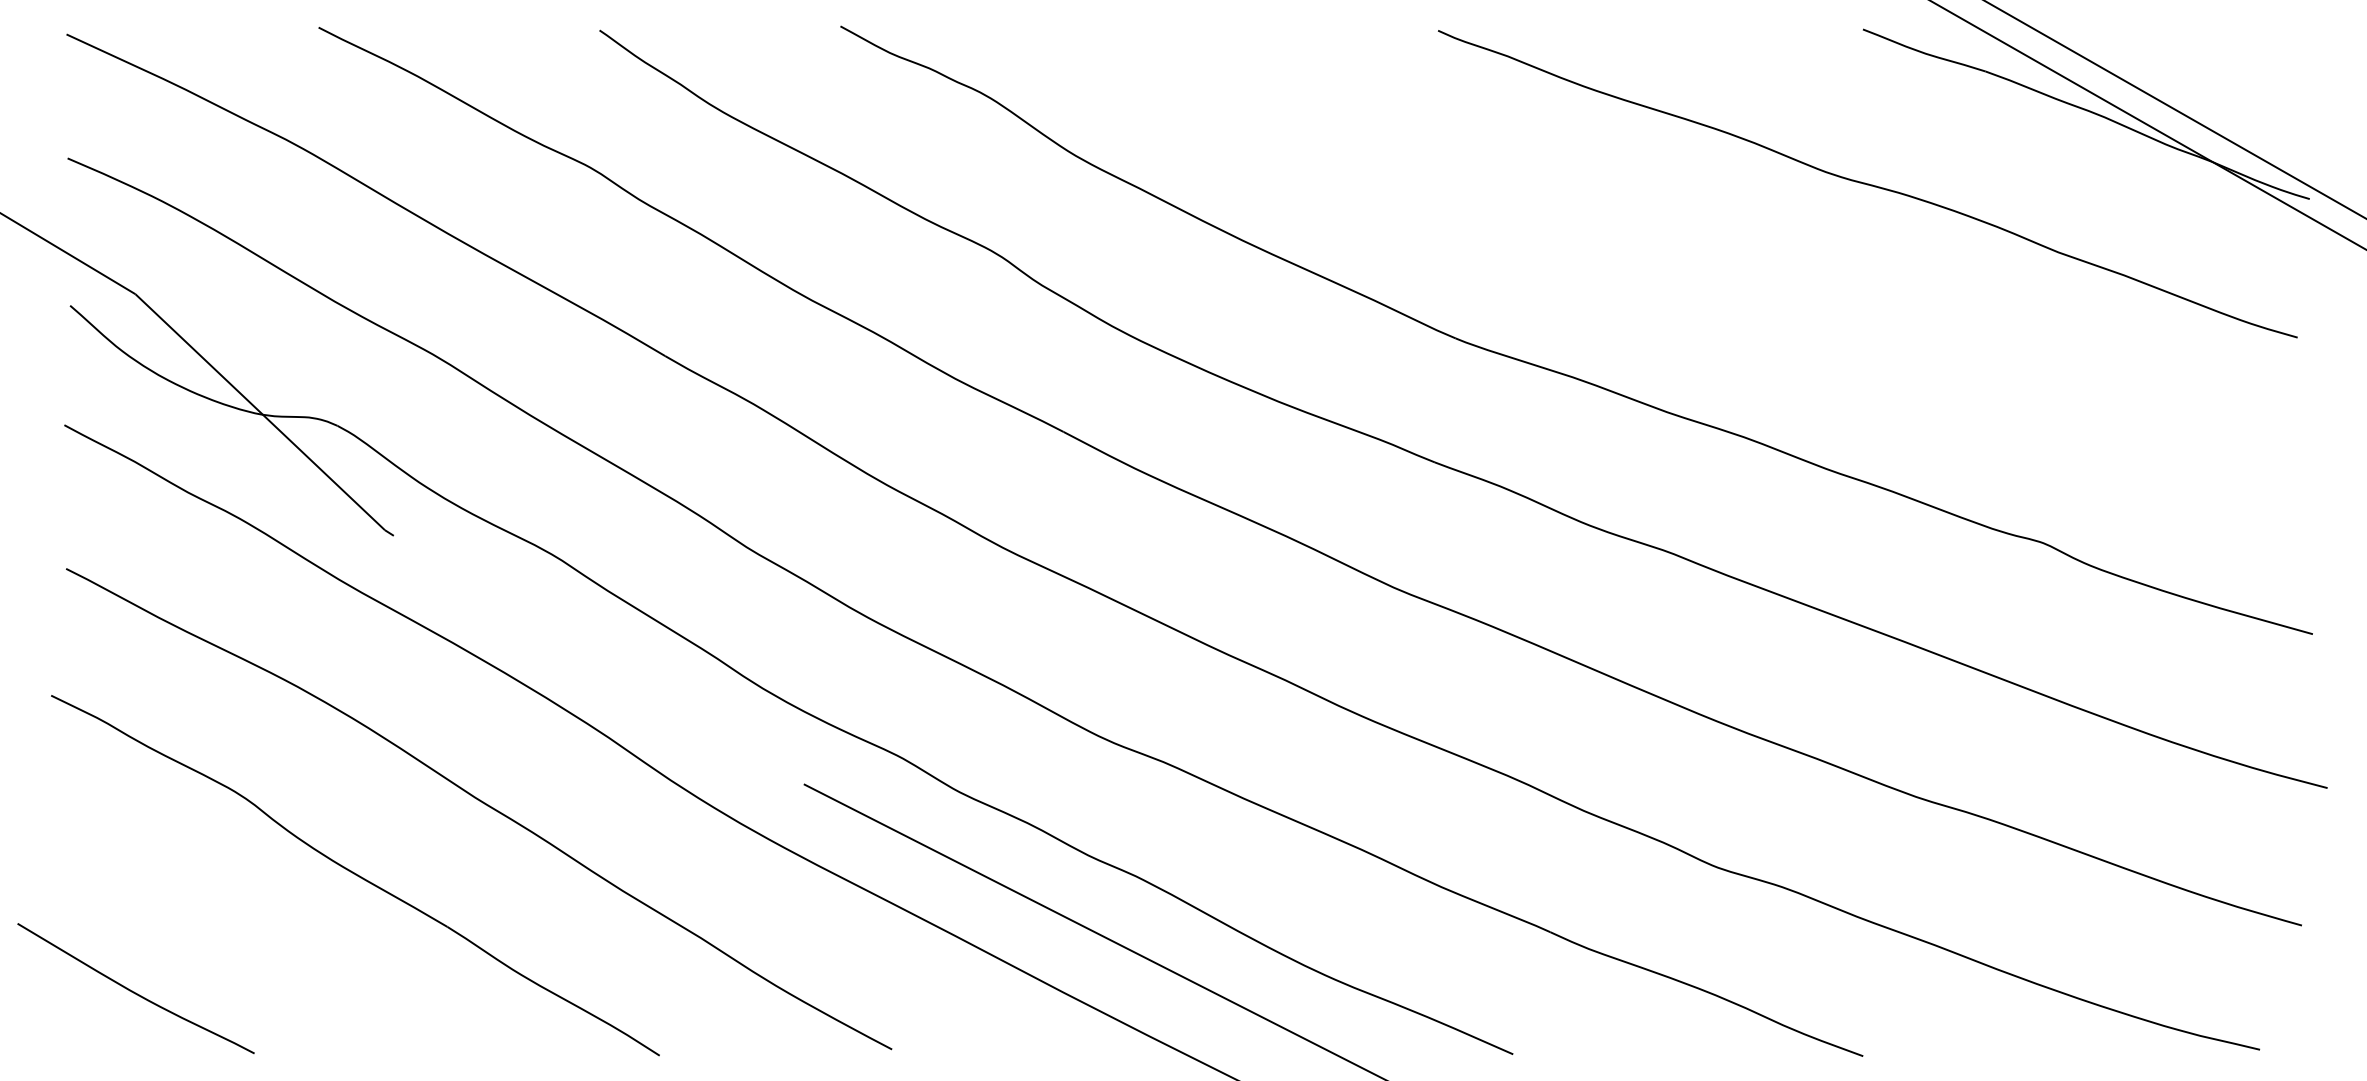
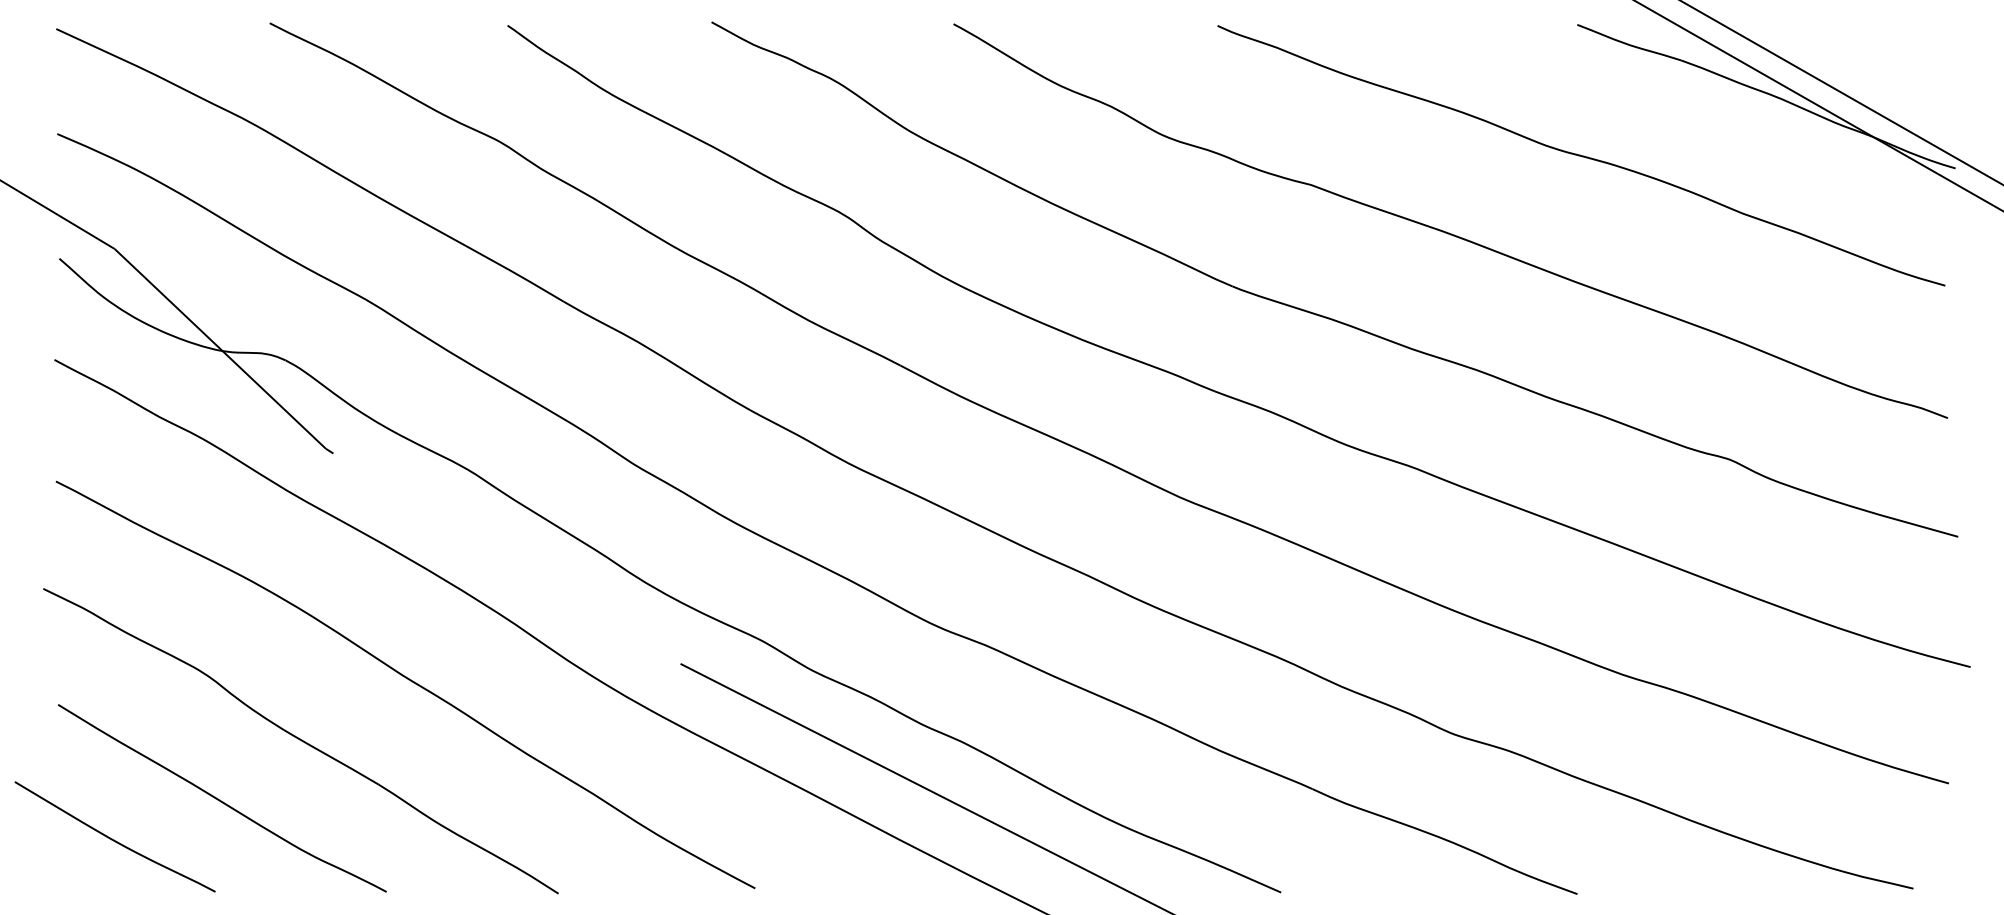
curve: (1708, 273) -> (1446, 231), added
curve: (261, 945) -> (221, 800), added

